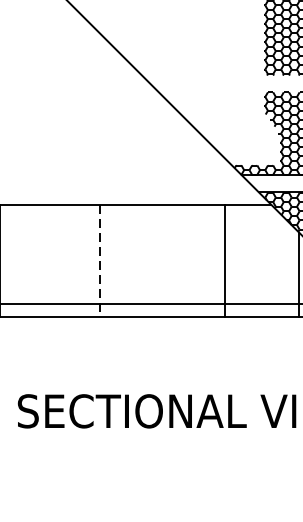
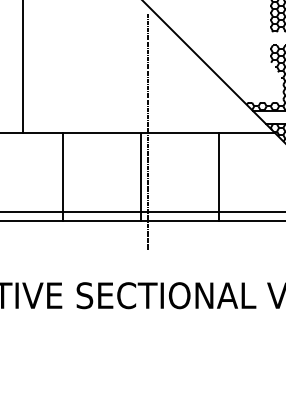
line: (109, 202) -> (148, 131), added
line: (99, 260) -> (140, 177), dashed -> solid
line: (225, 260) -> (219, 177), moved

